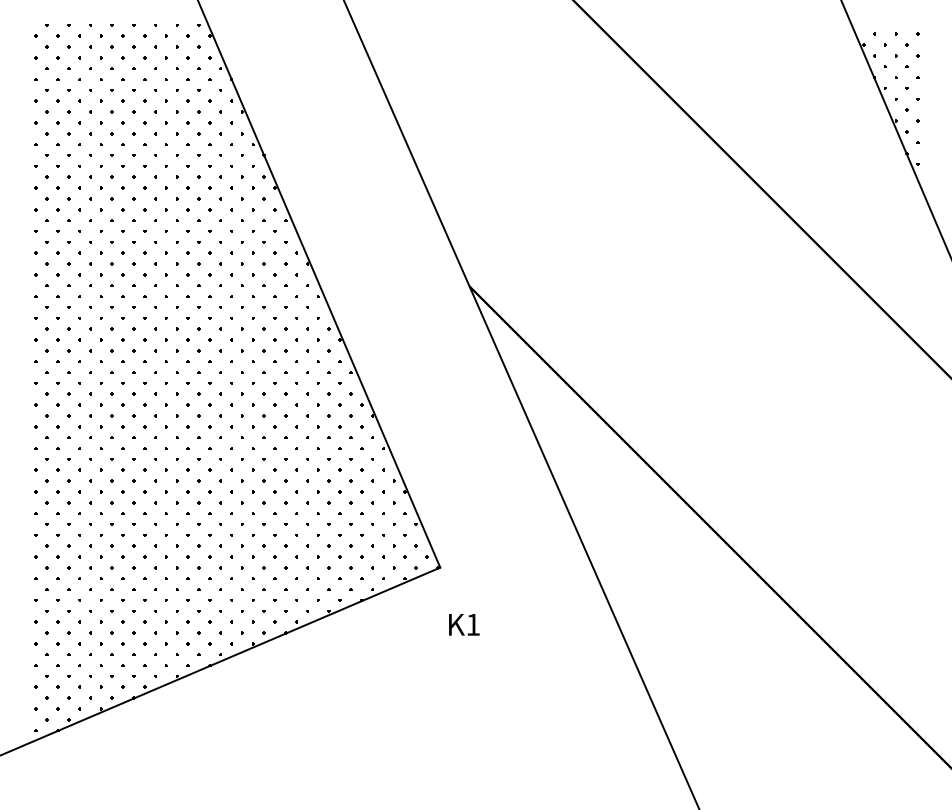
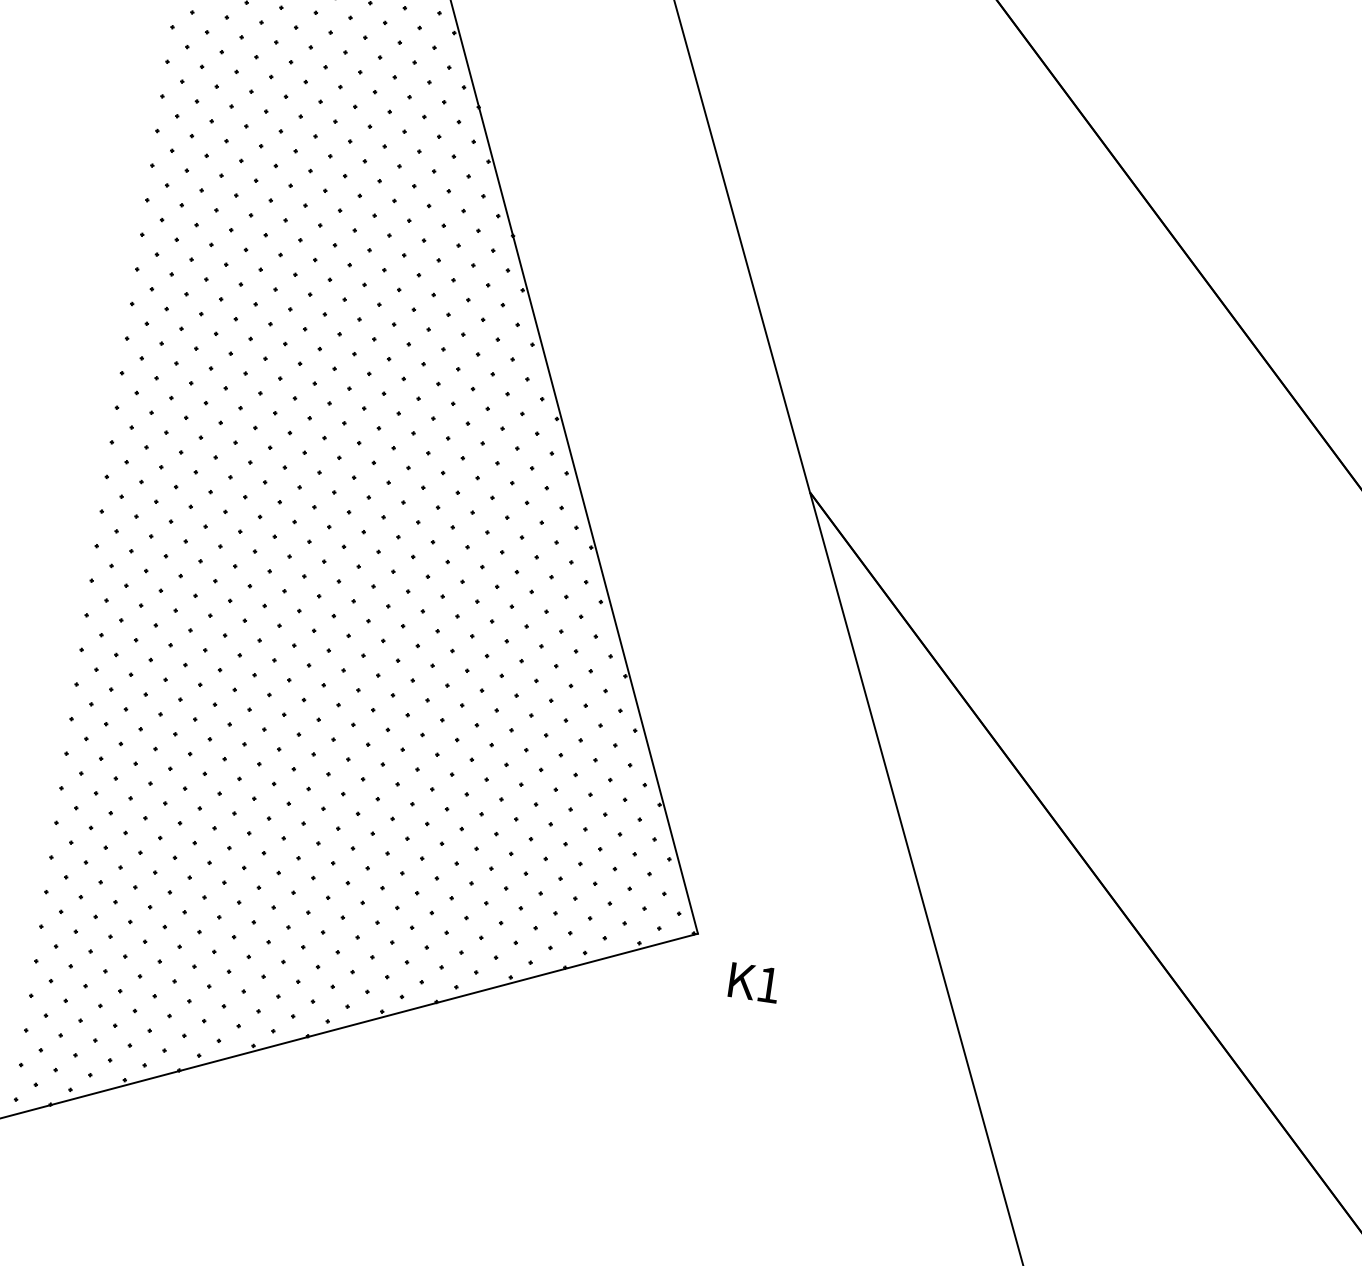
text: (464, 624) -> (754, 982), moved

